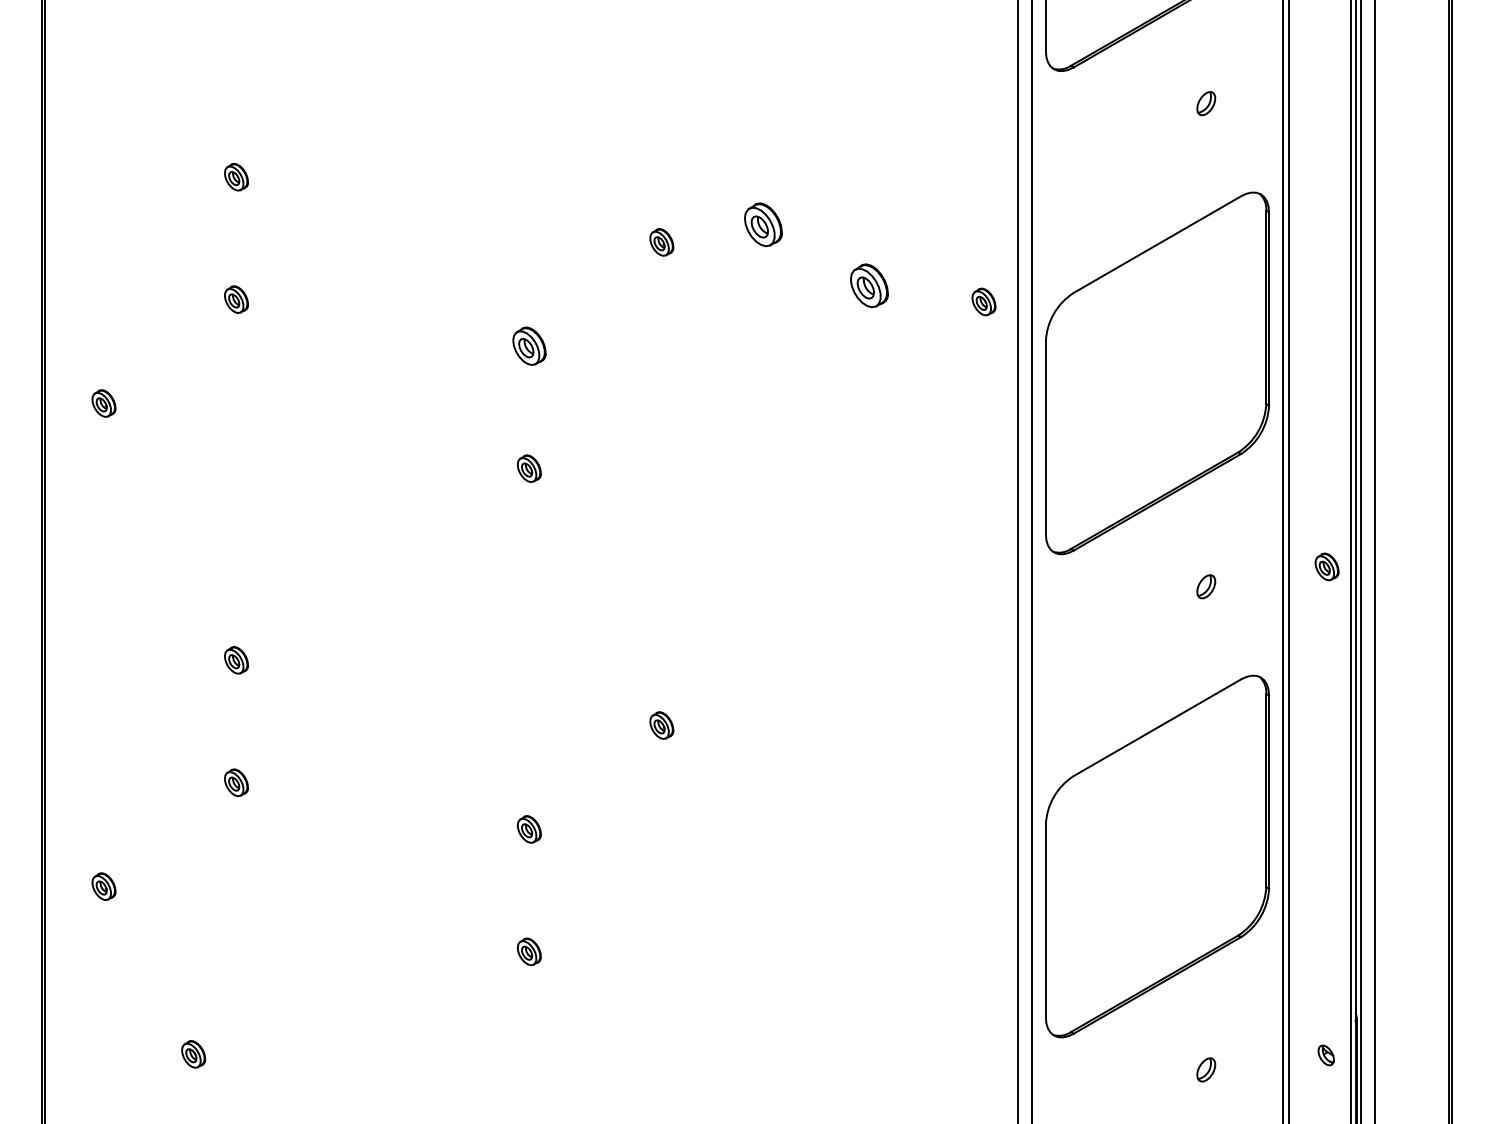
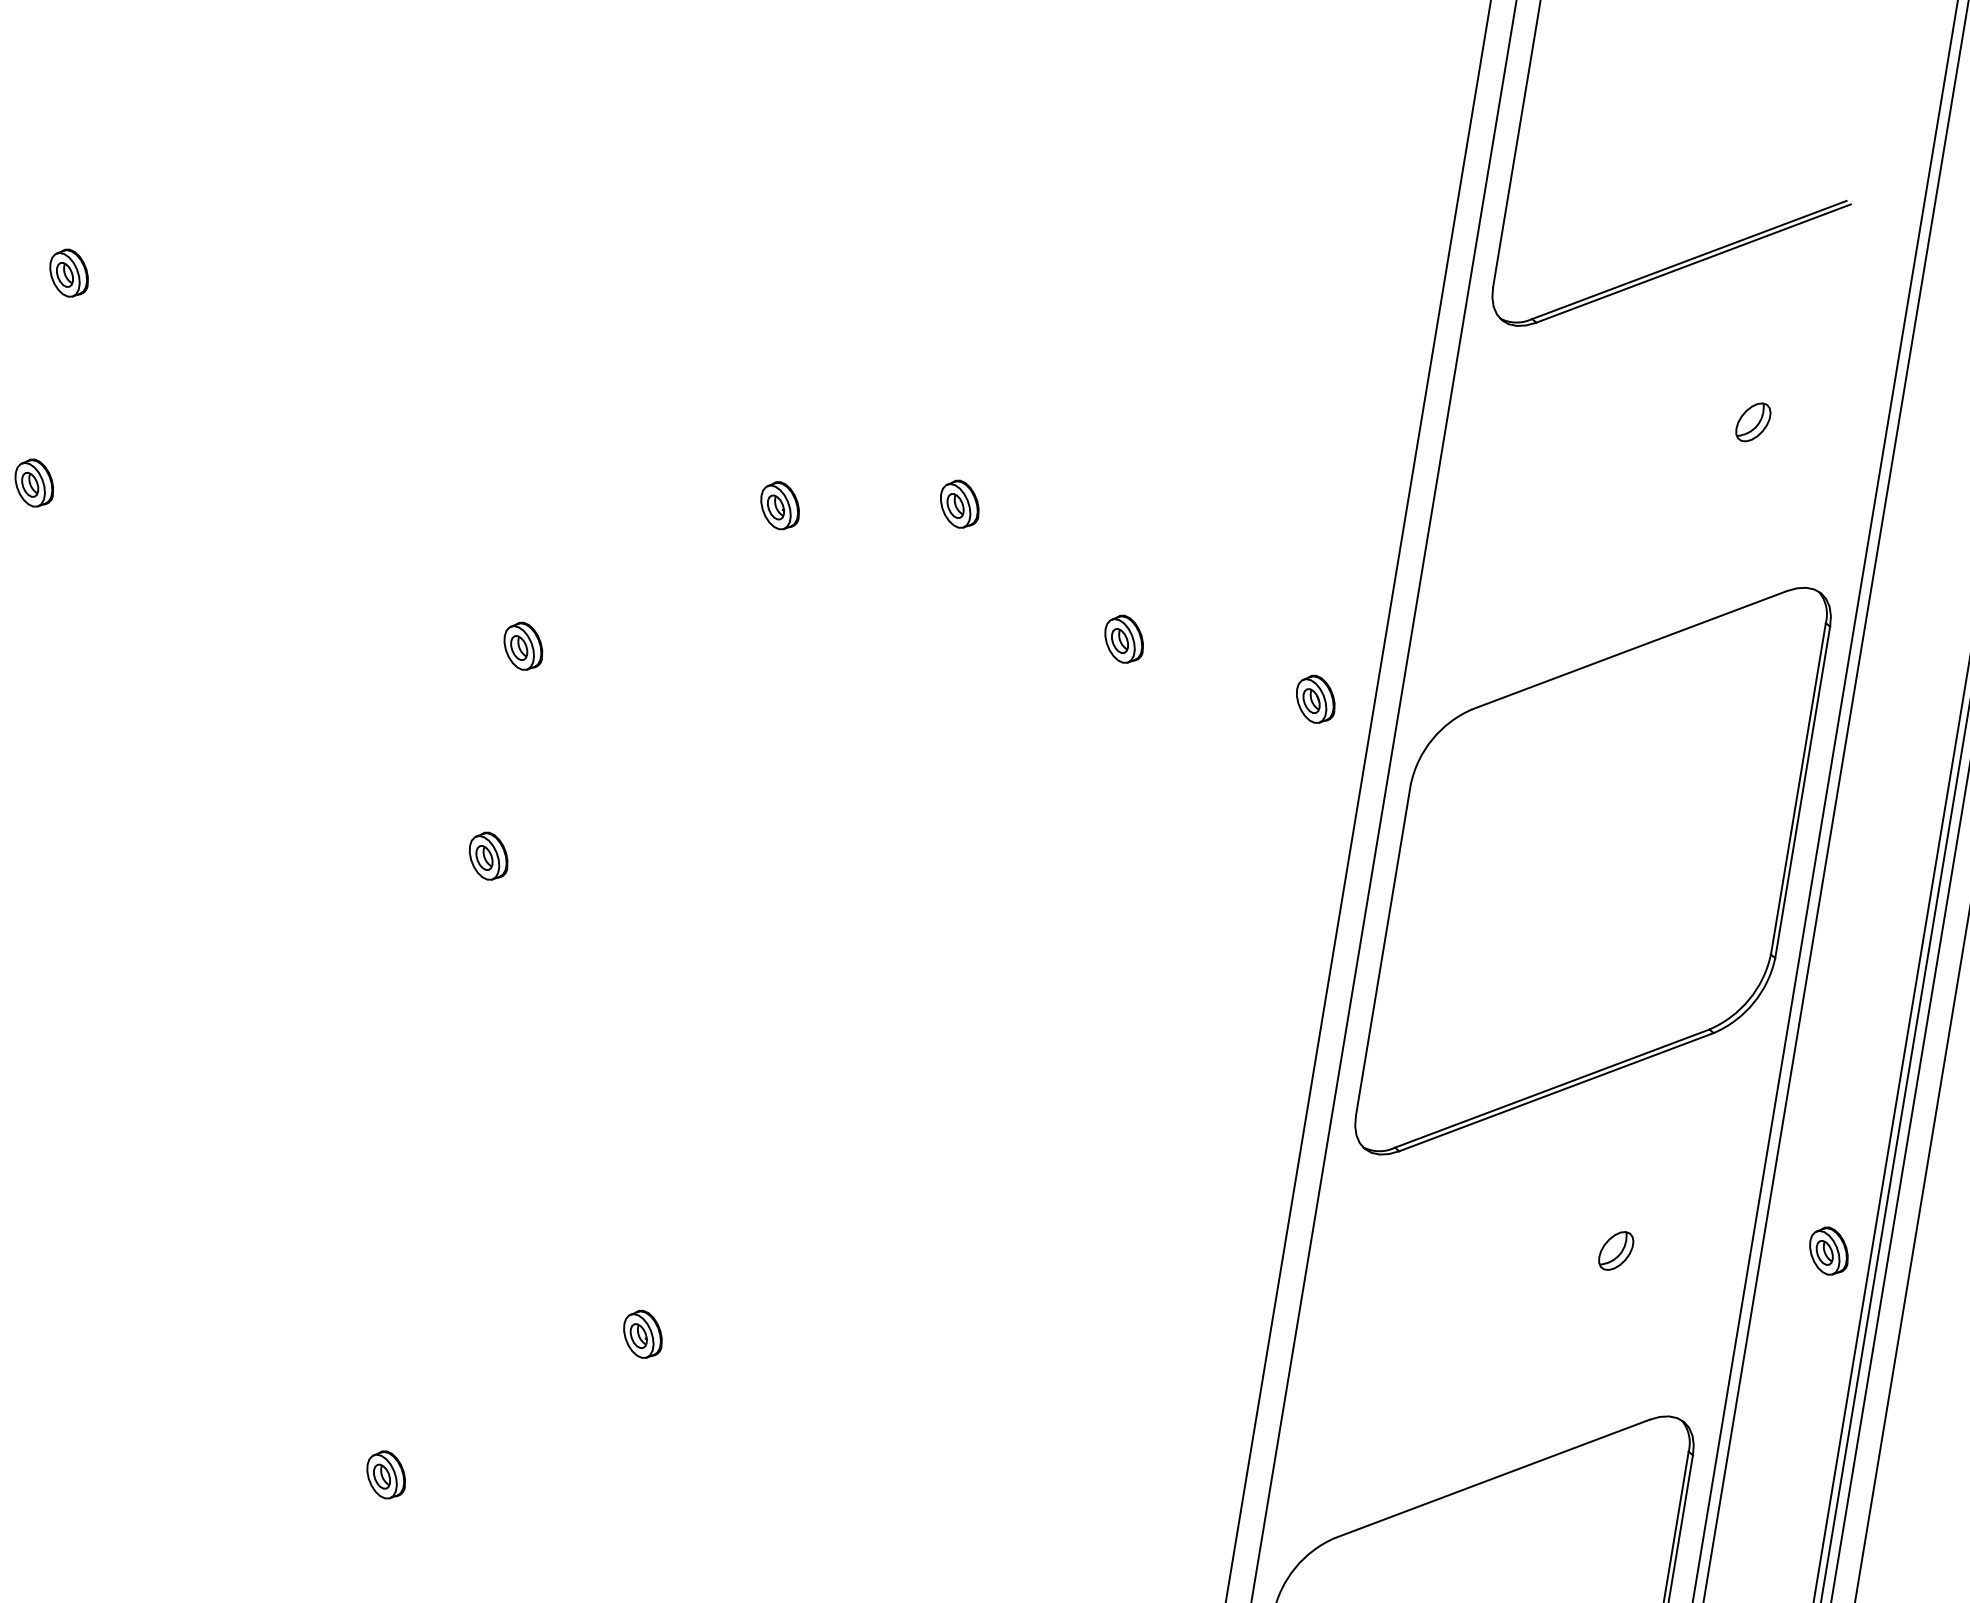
part: (763, 224) -> (959, 503), size x0.62
part: (869, 285) -> (1124, 638), size x0.62
part: (528, 346) -> (521, 646), size x0.71

